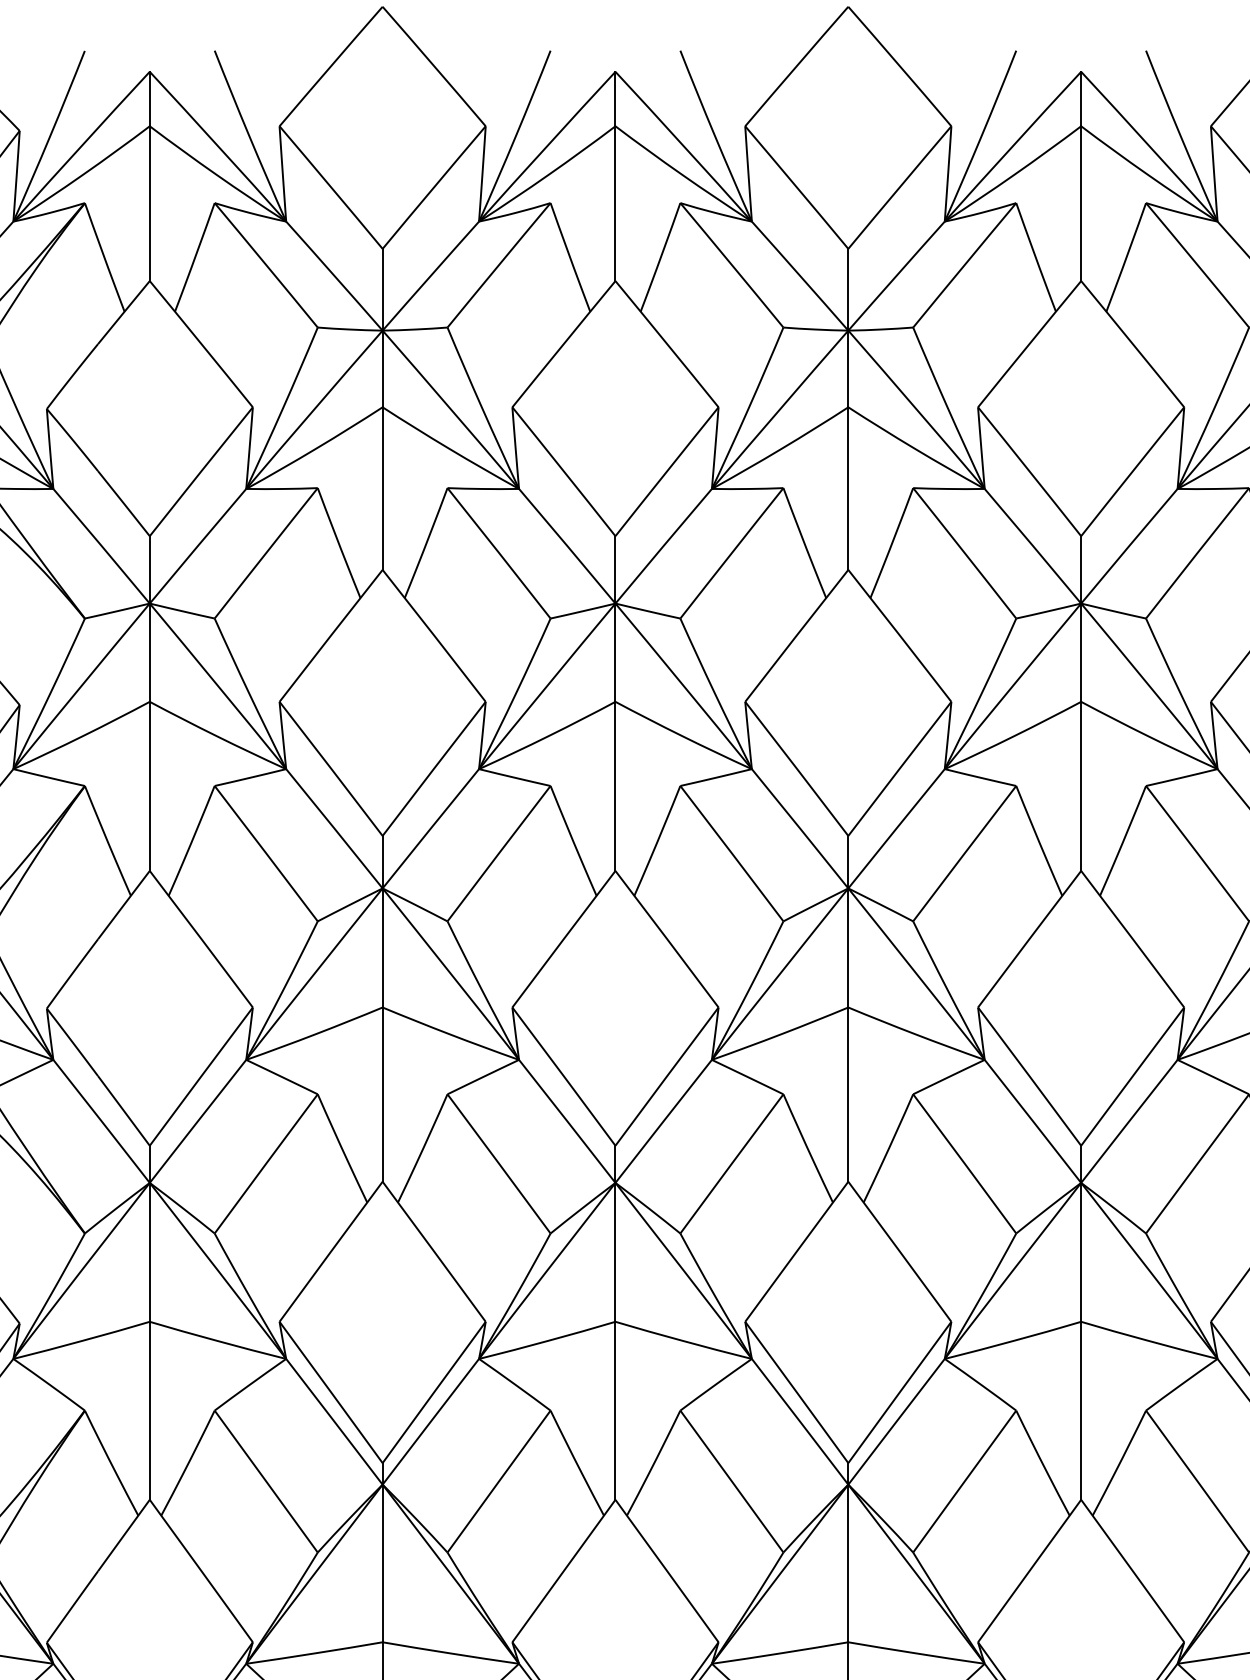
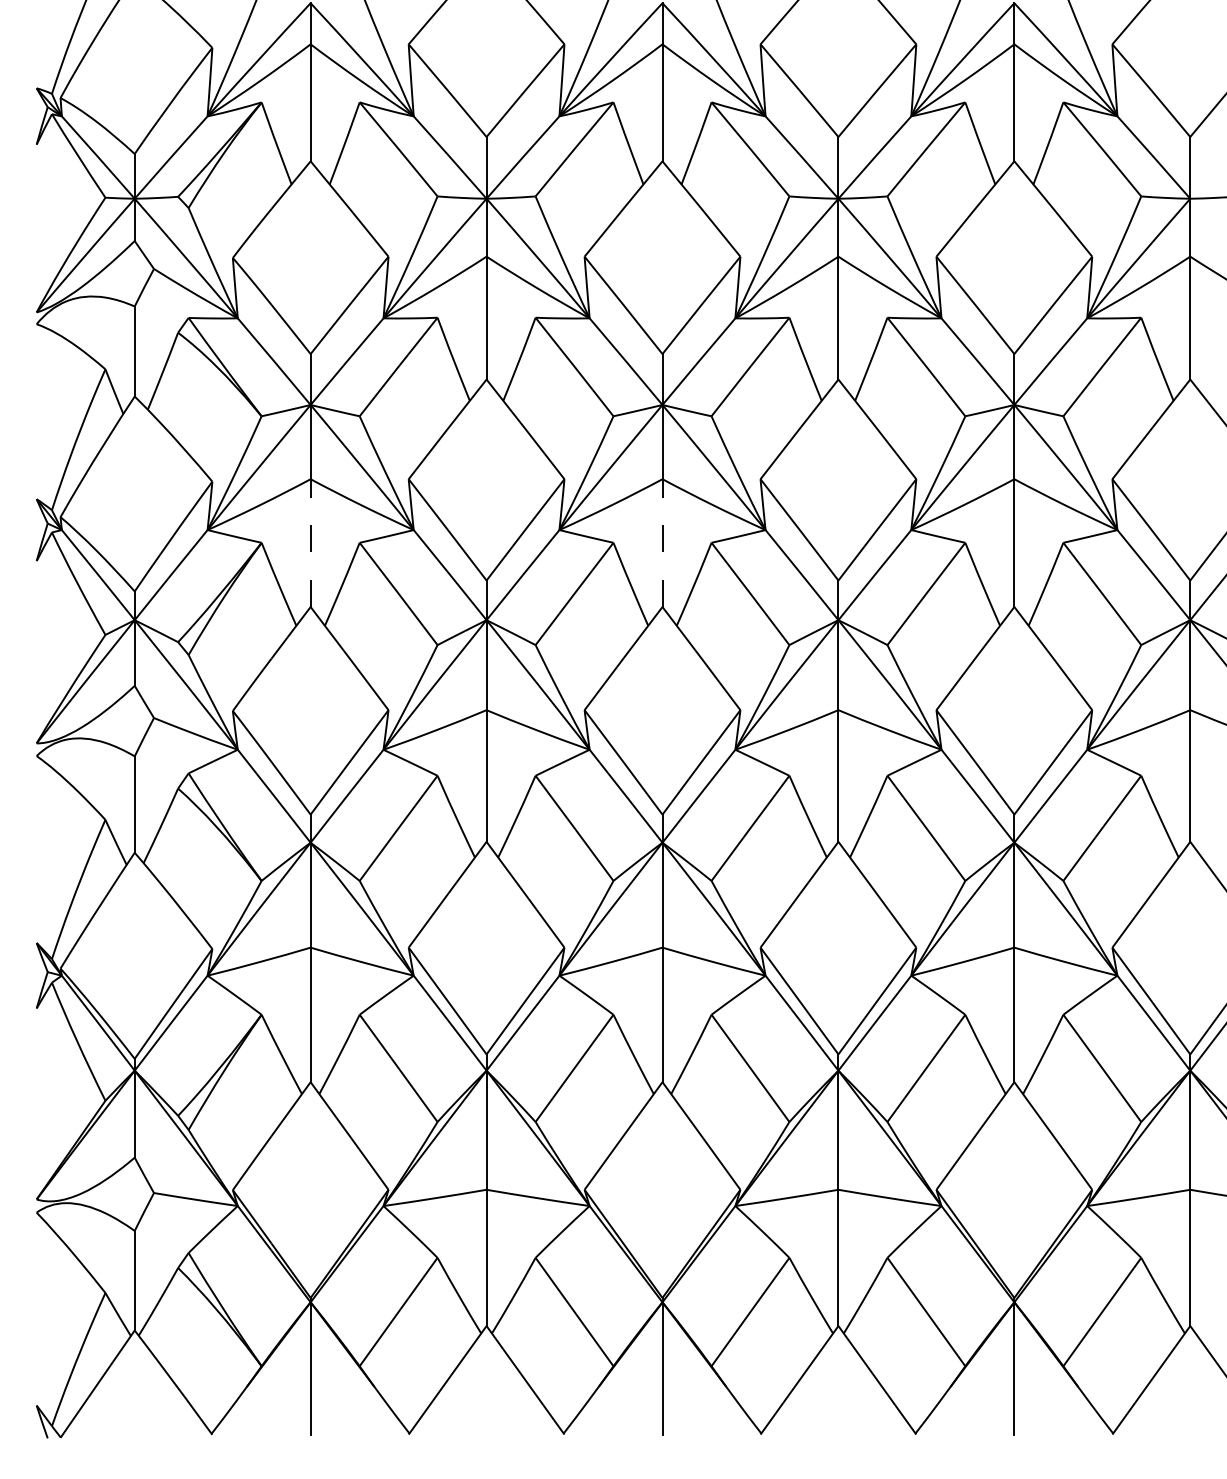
line: (149, 786) -> (310, 543), solid -> dashed
line: (615, 786) -> (662, 543), solid -> dashed

